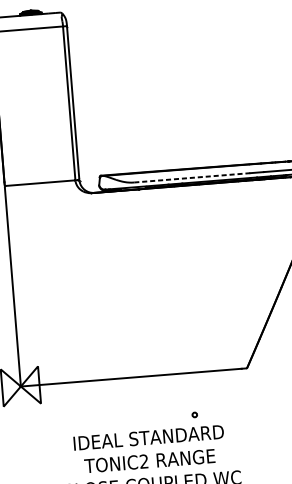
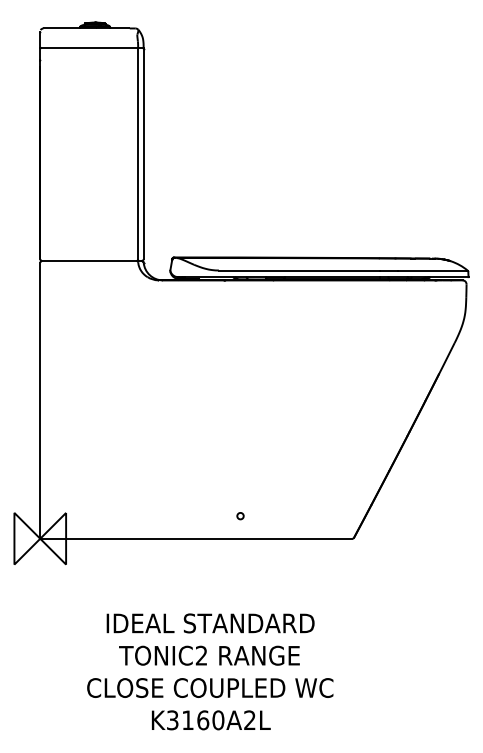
line: (192, 177) -> (299, 270), dashed -> solid
circle: (194, 415) -> (240, 516), moved

